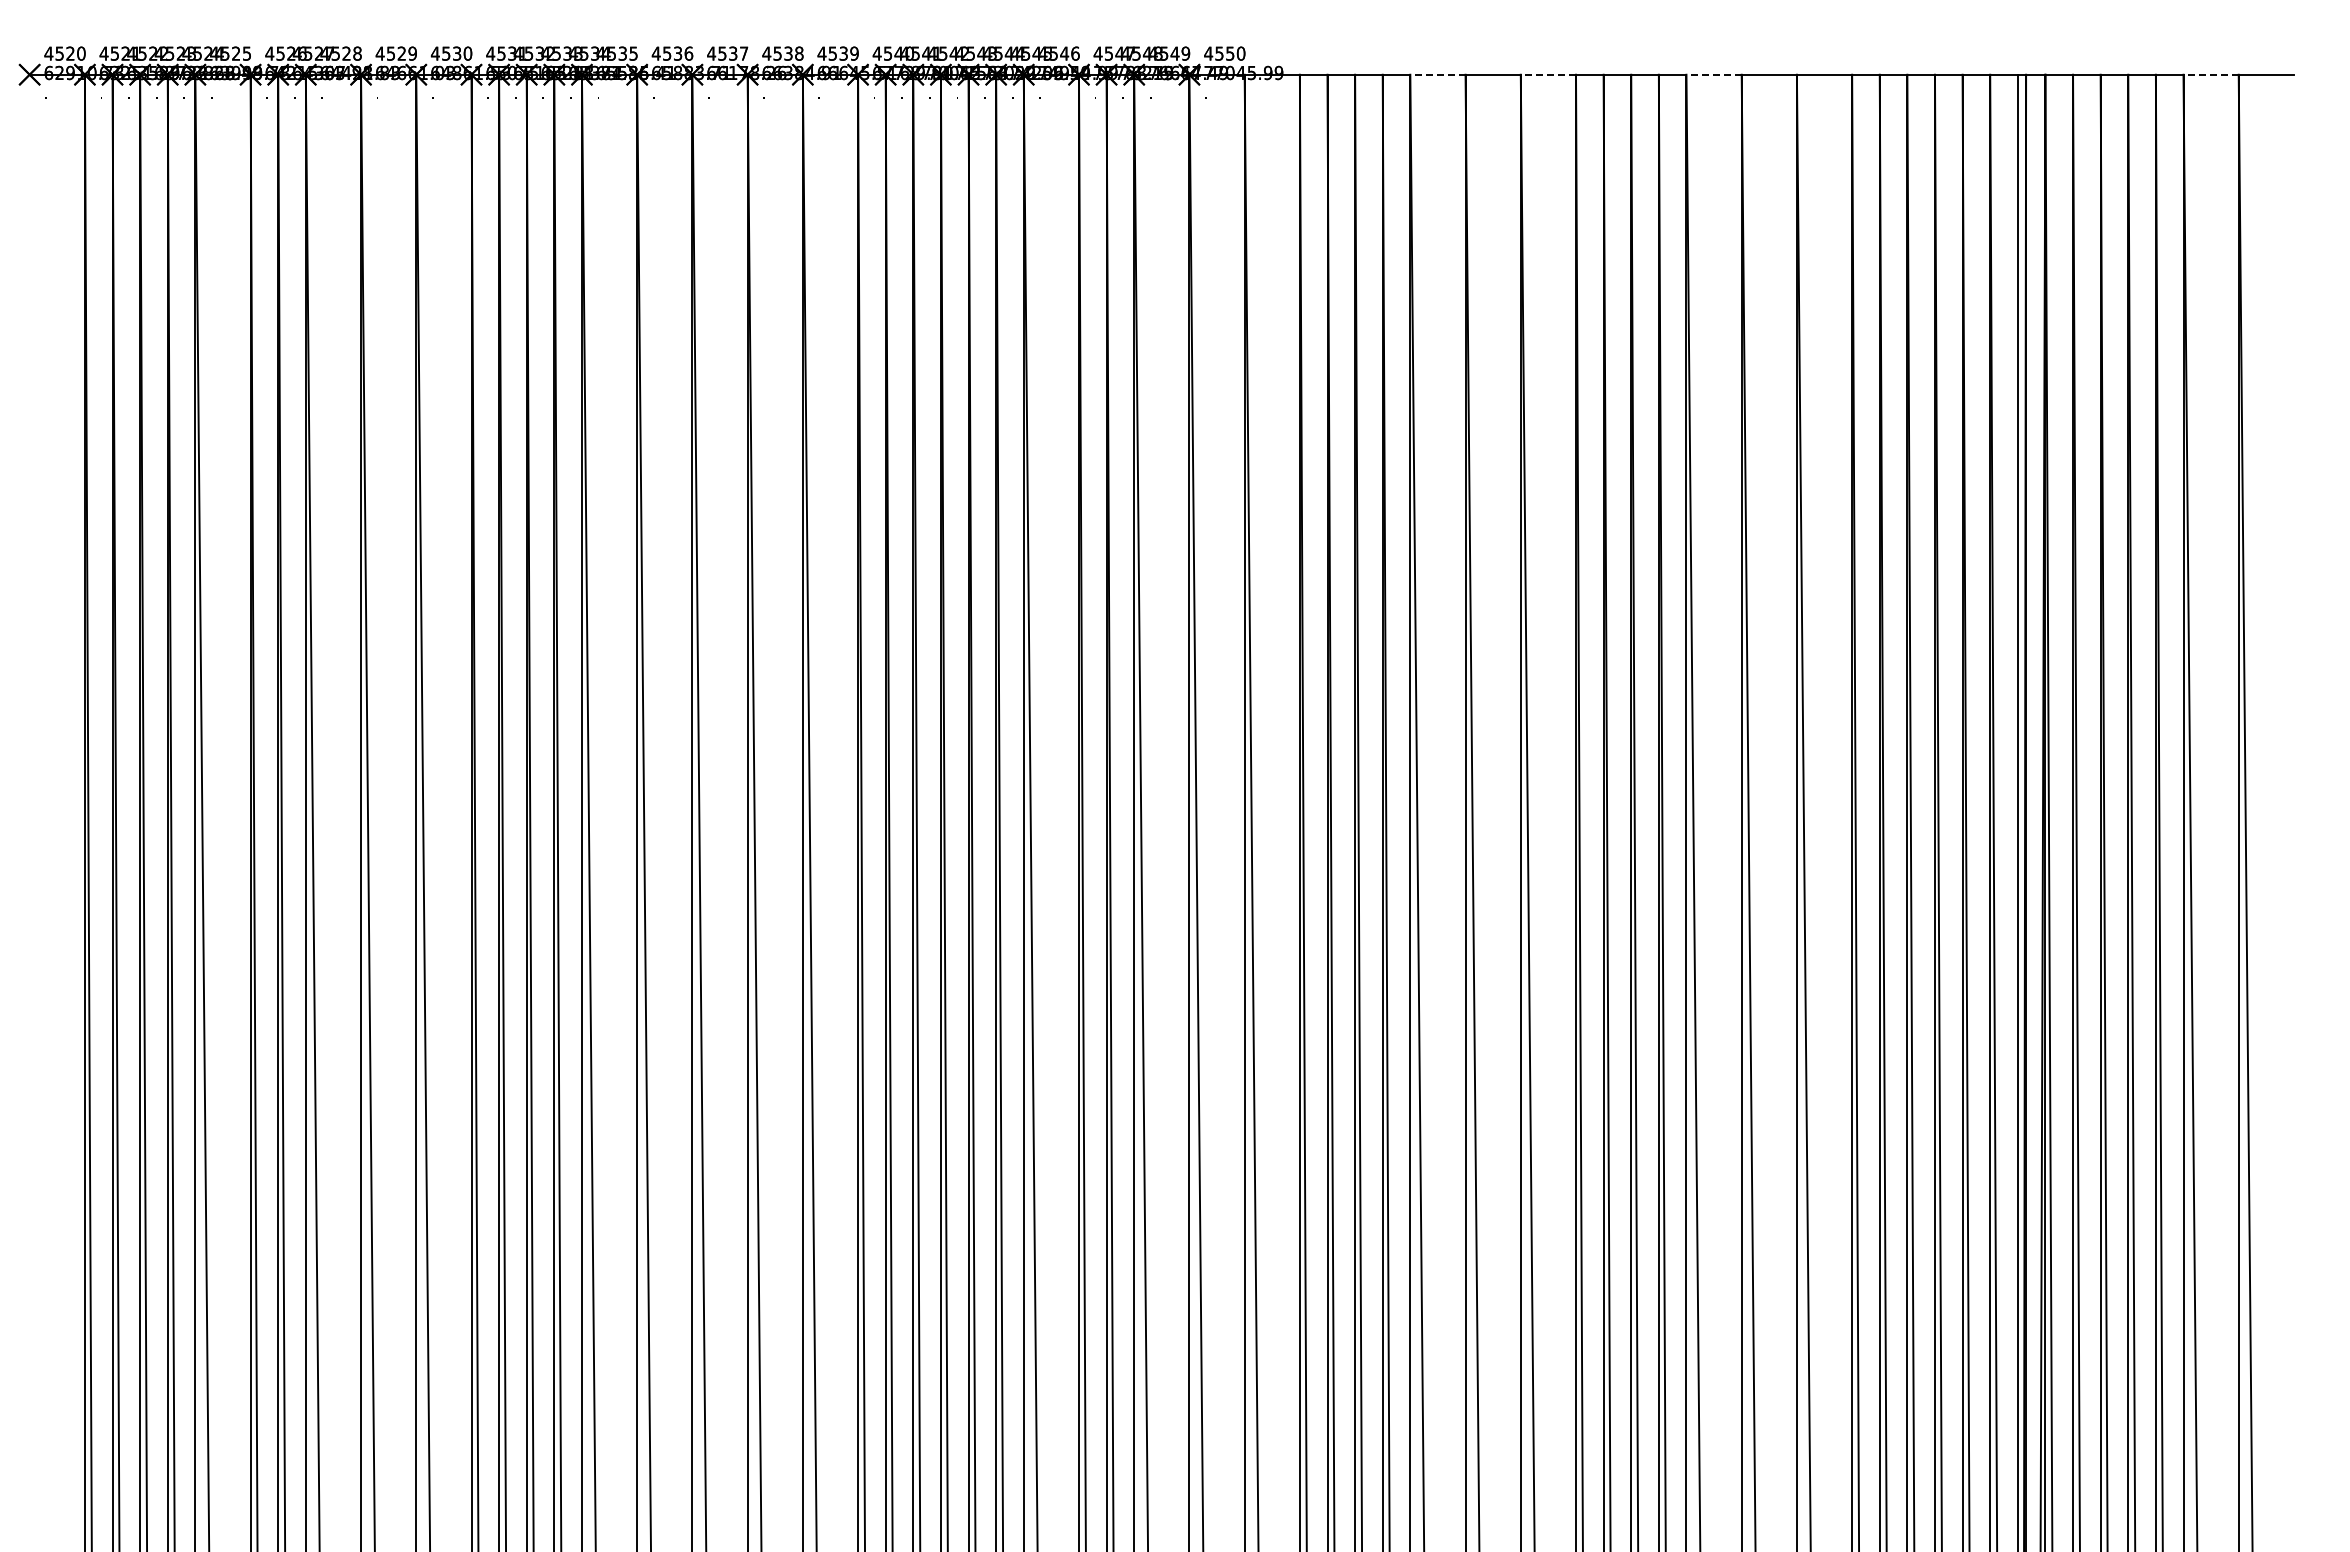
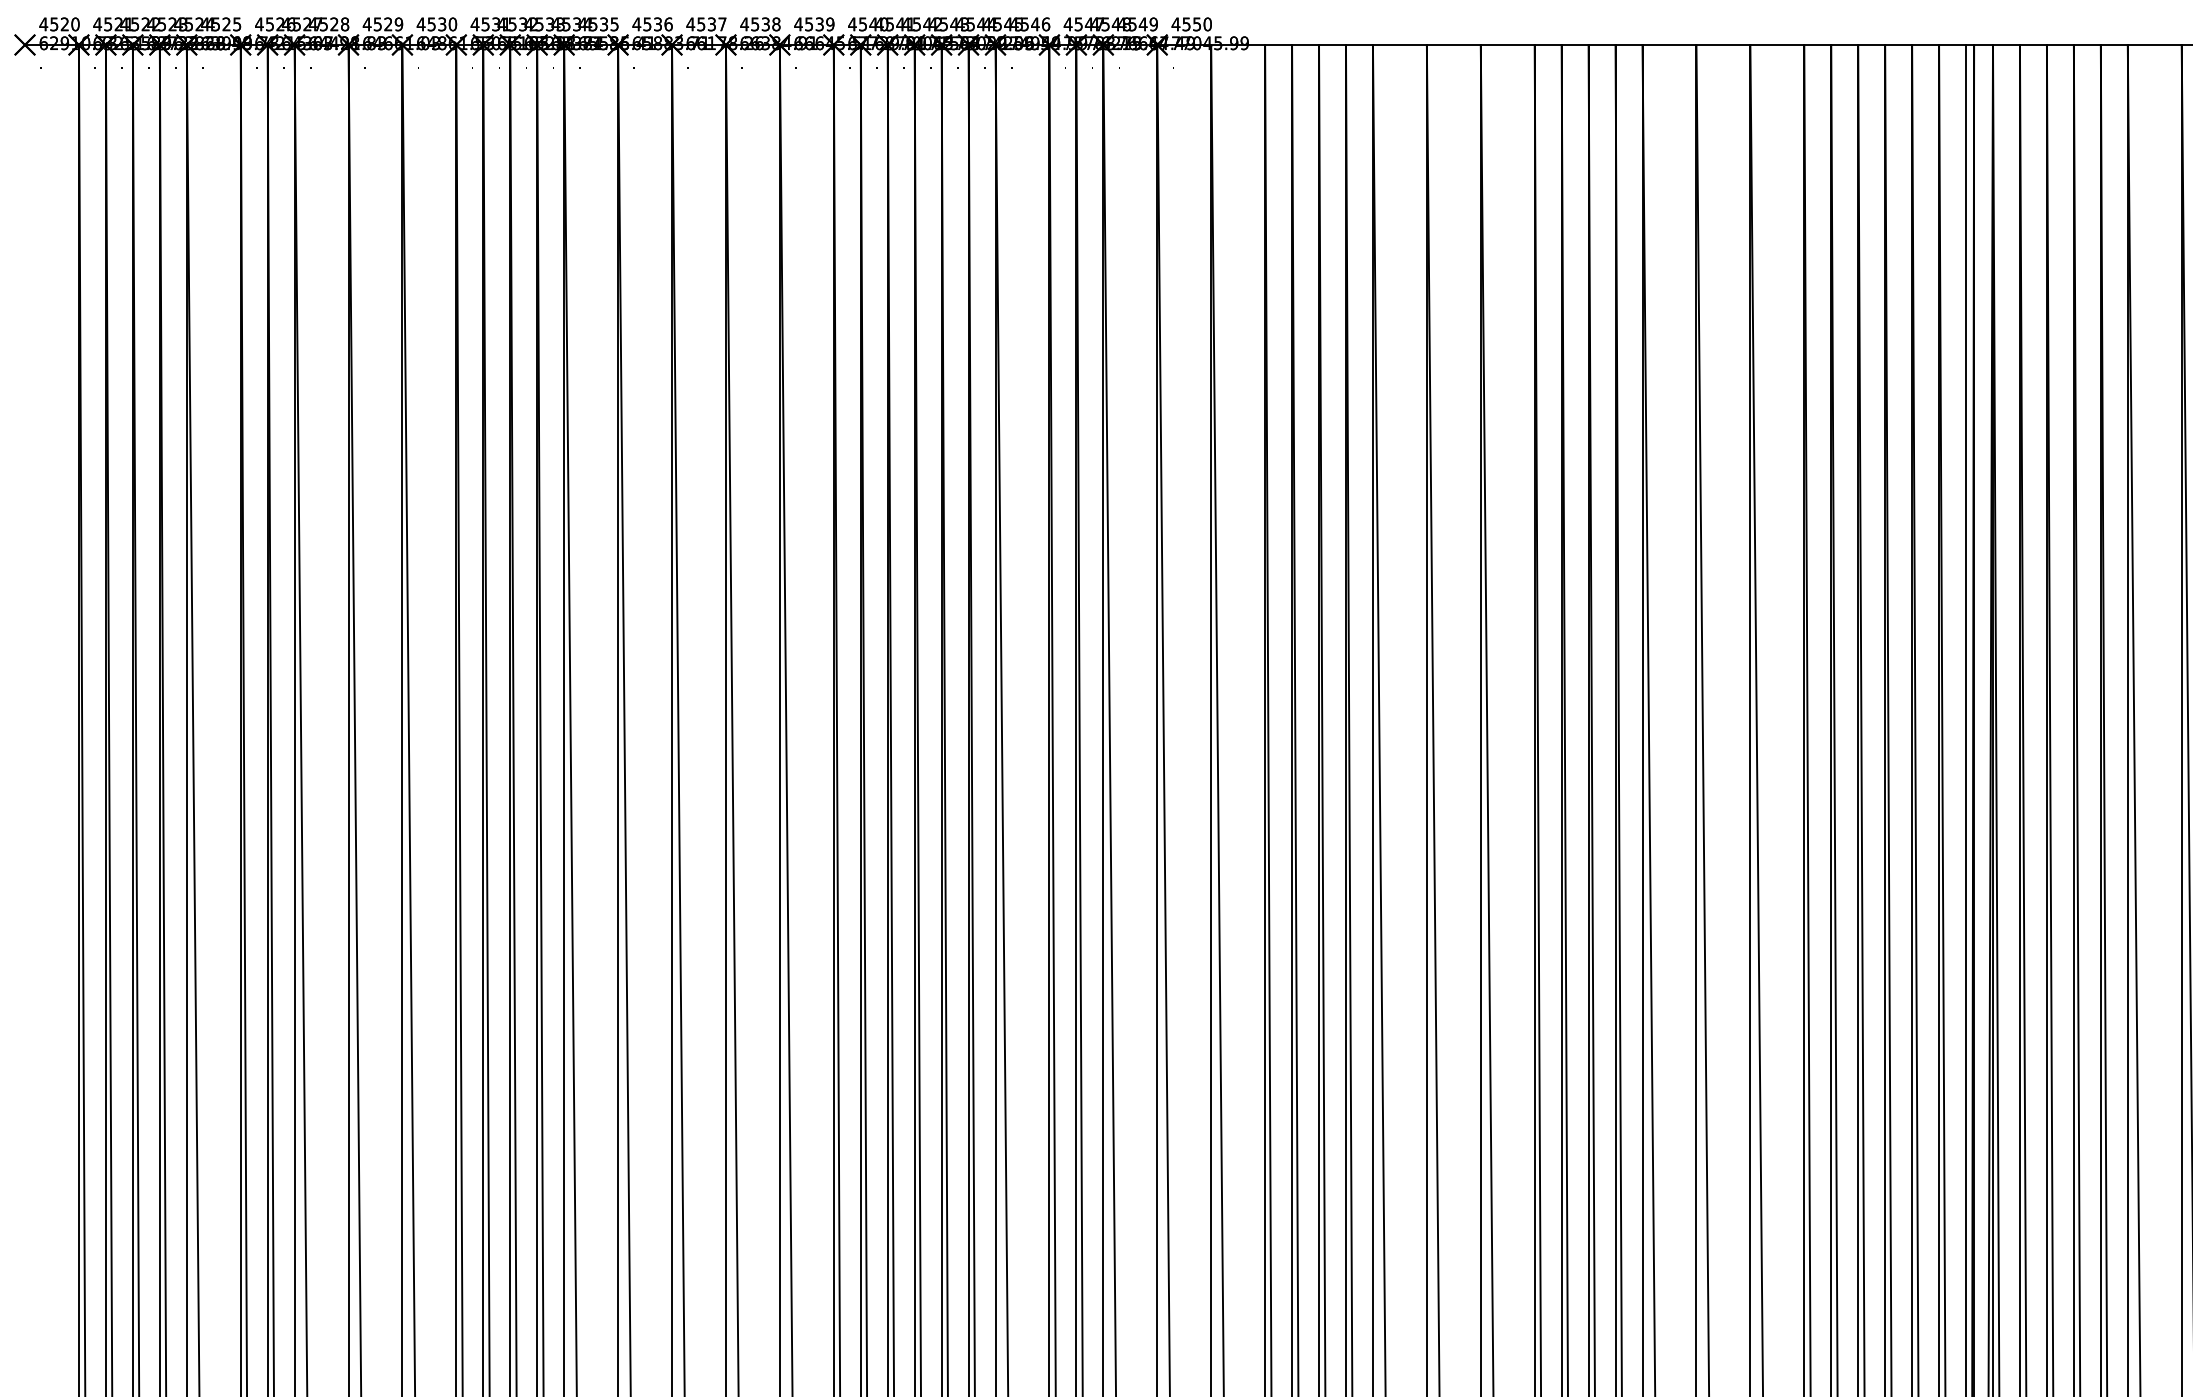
line: (1437, 74) -> (1399, 44), dashed -> solid
line: (1548, 74) -> (1507, 44), dashed -> solid
line: (1714, 74) -> (1669, 44), dashed -> solid
line: (2211, 74) -> (2155, 44), dashed -> solid

